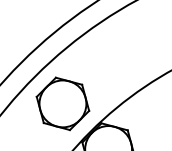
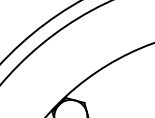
part: (62, 102) -> (38, 83), removed

